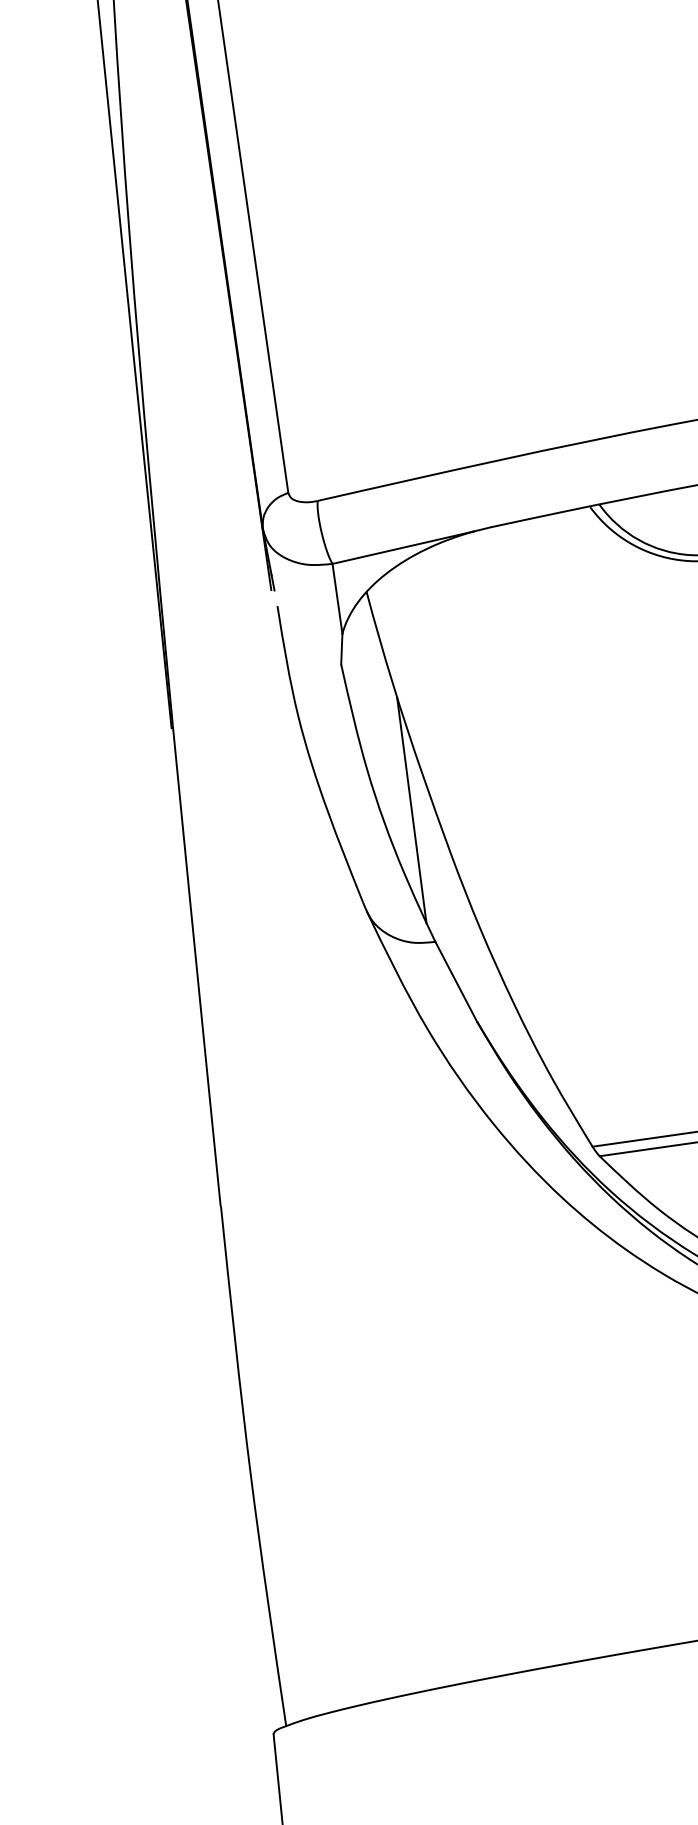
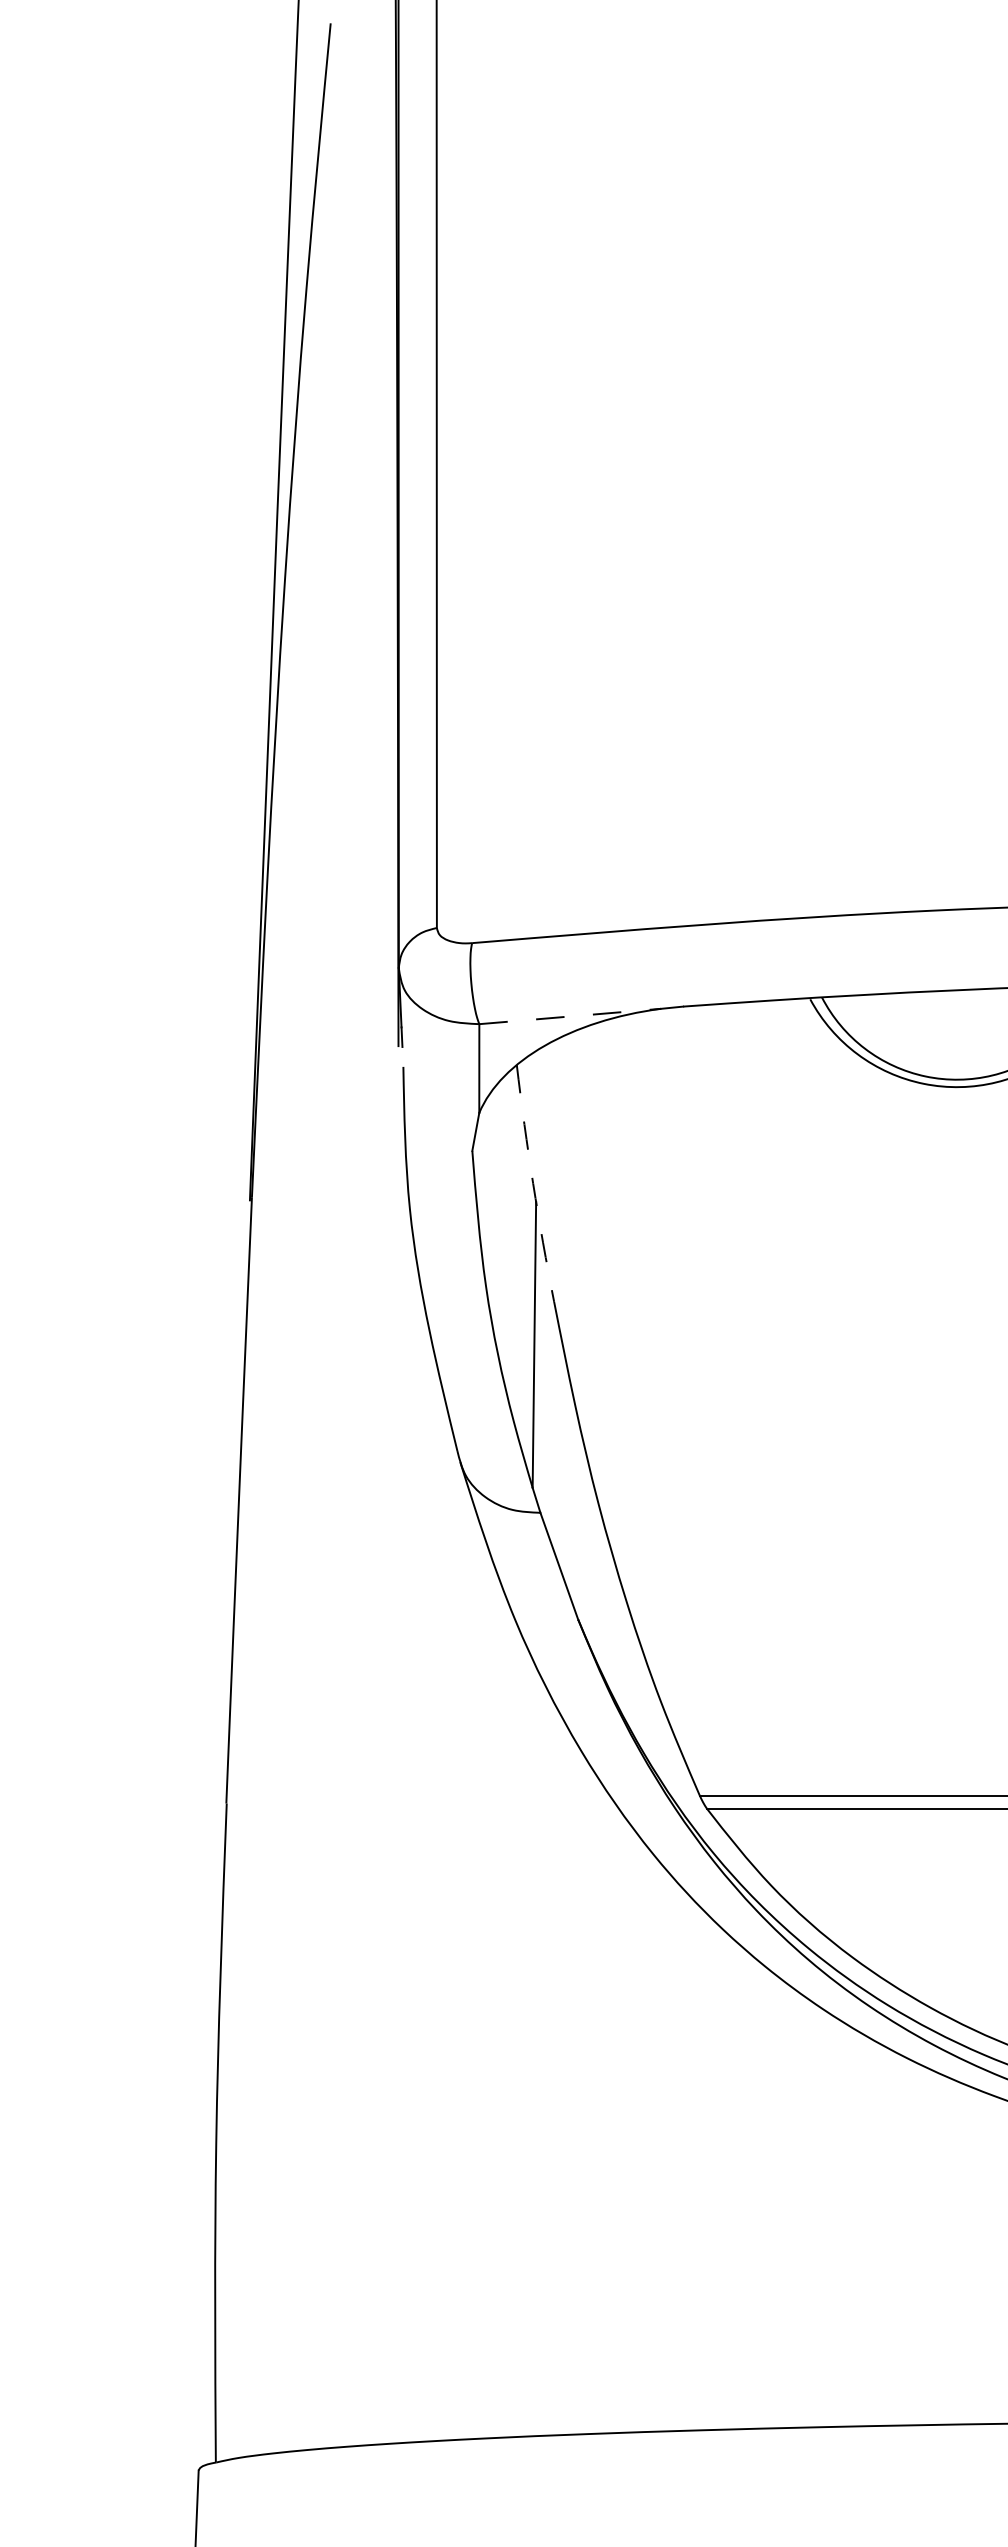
line: (403, 547) -> (570, 1016), solid -> dashed
arc: (393, 683) -> (533, 1183), solid -> dashed

